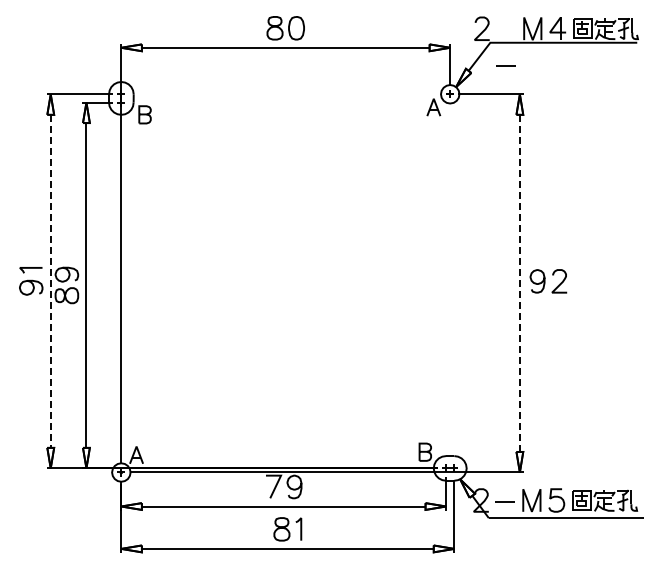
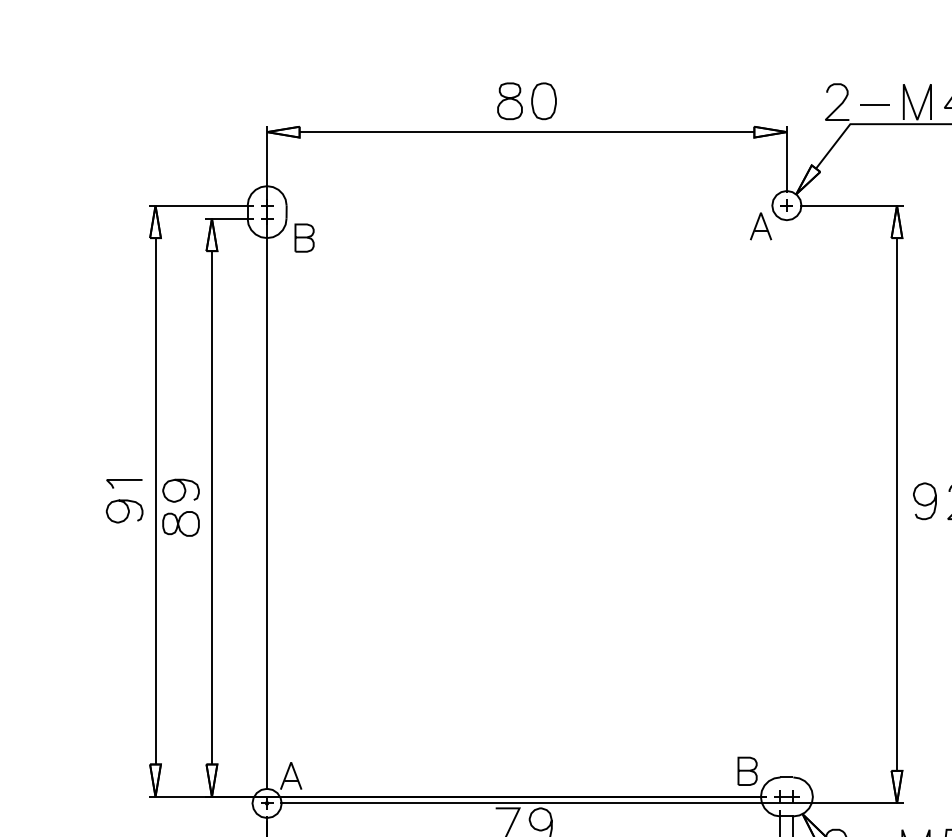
line: (505, 65) -> (874, 103), moved
line: (50, 281) -> (155, 501), dashed -> solid
line: (519, 283) -> (896, 504), dashed -> solid

